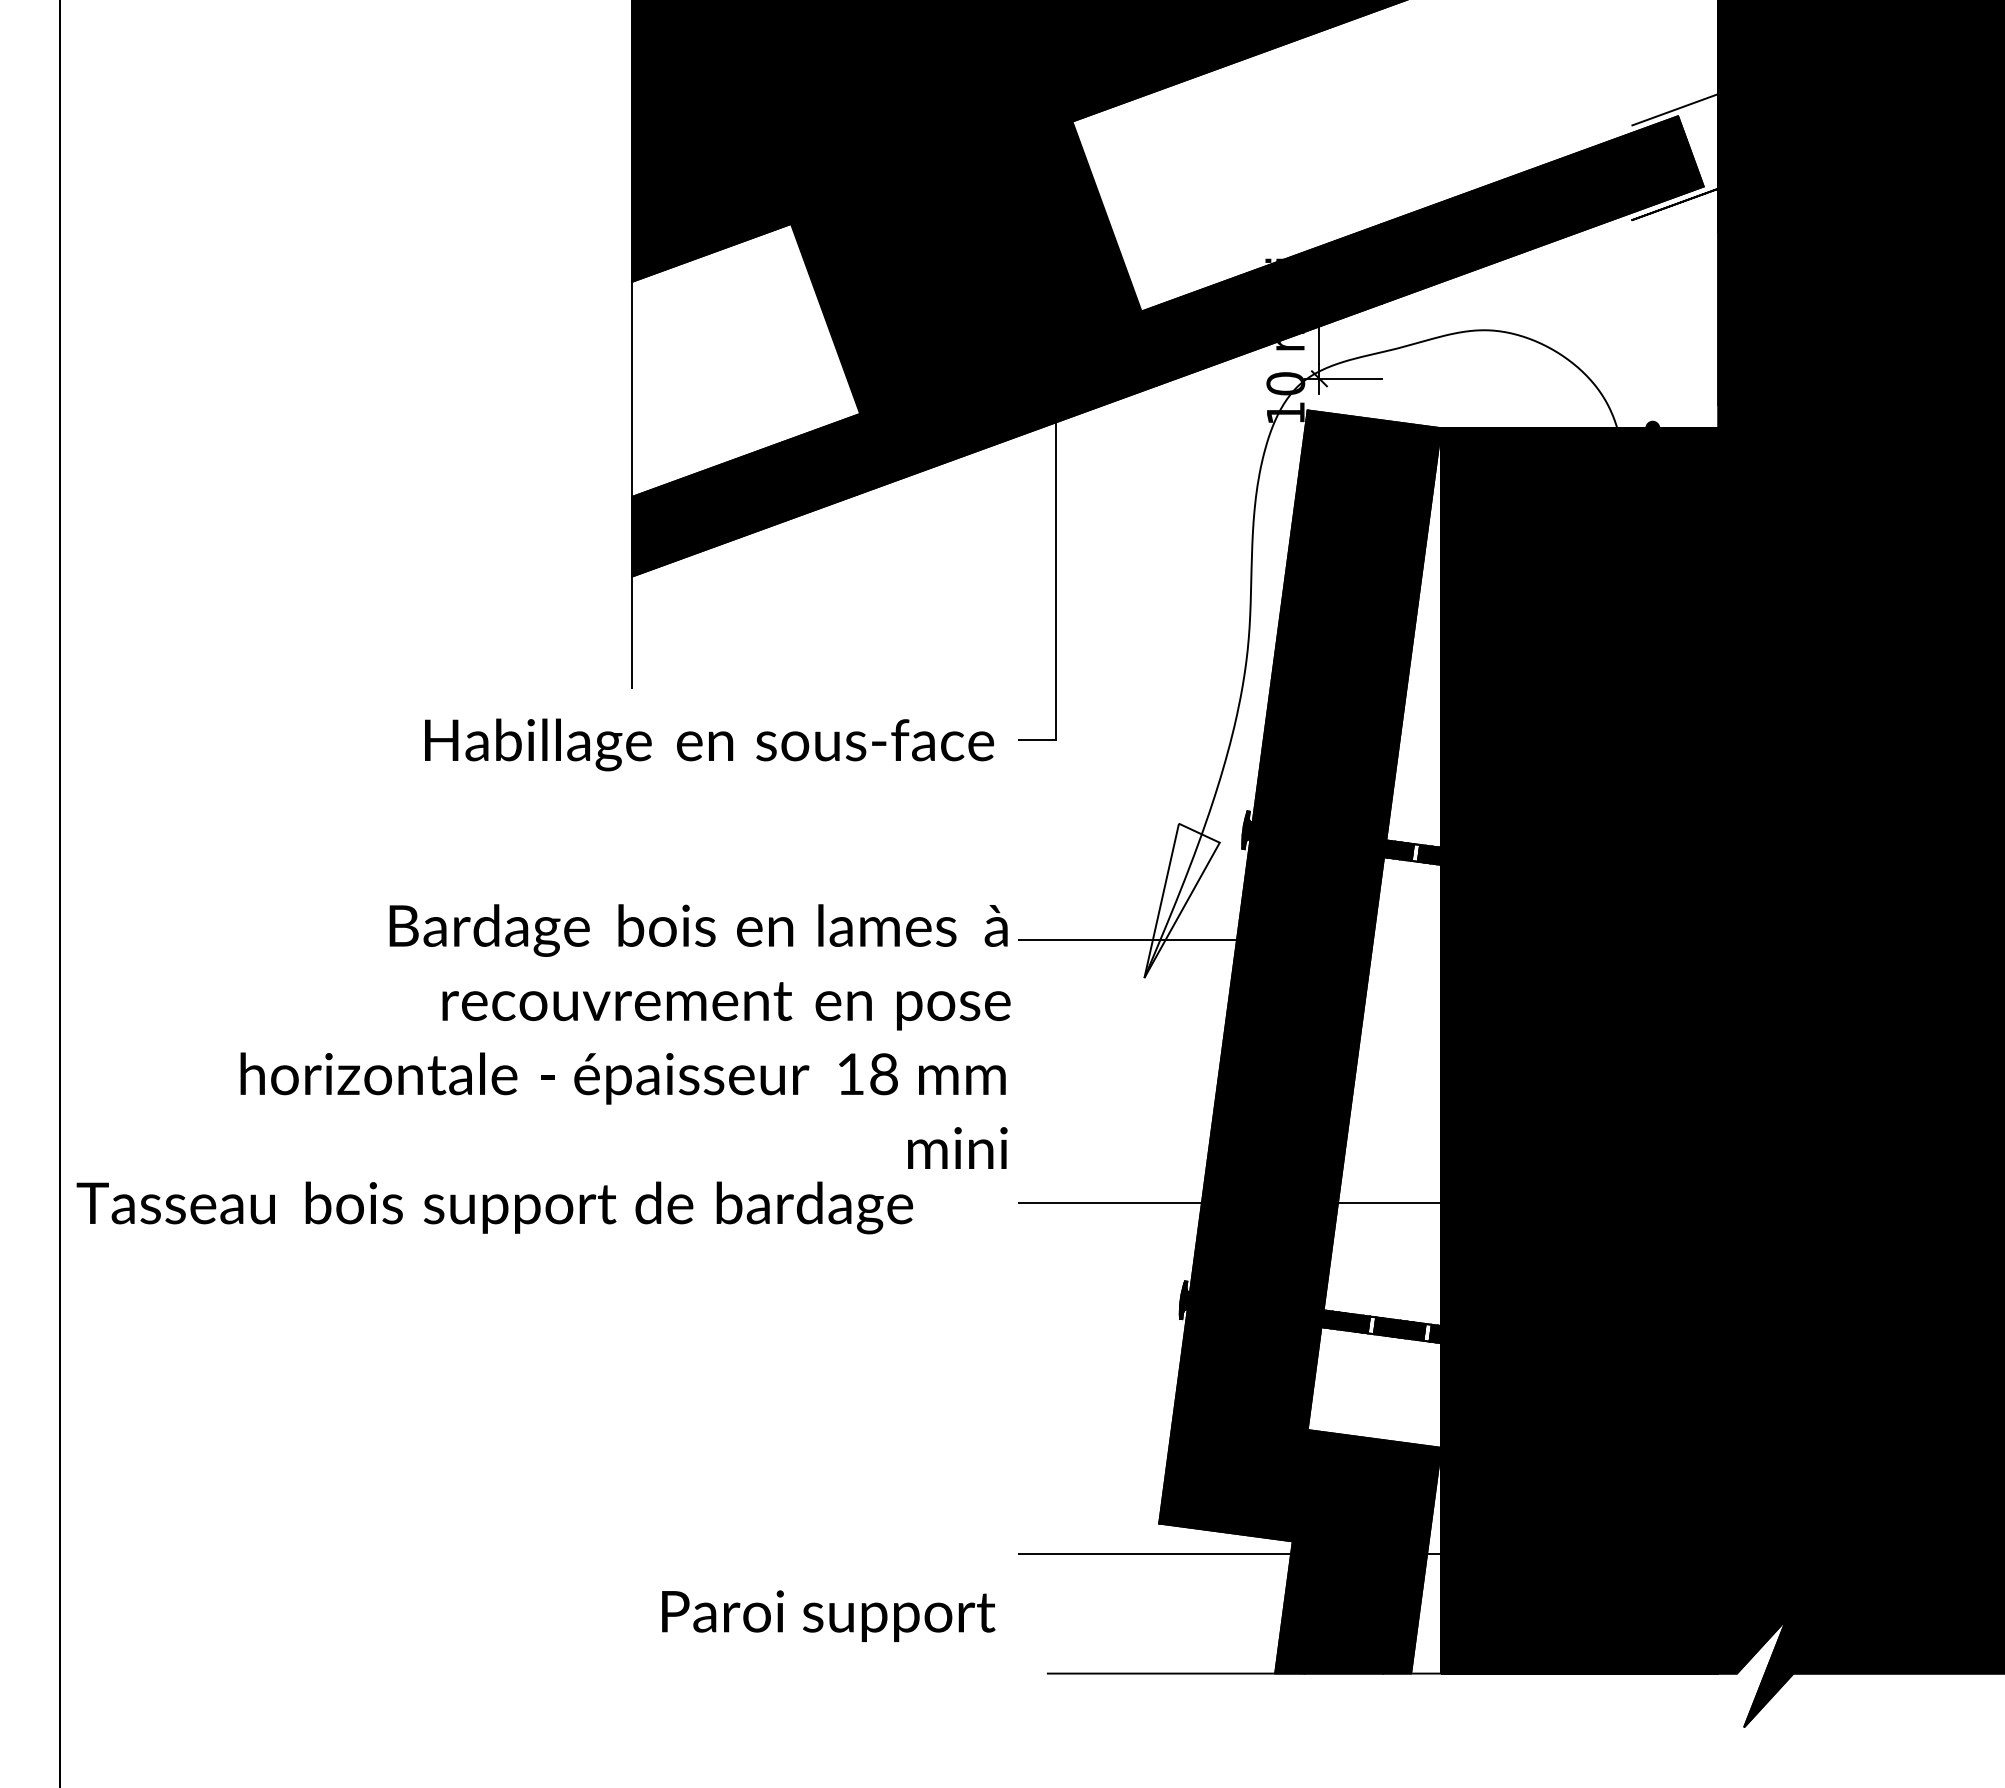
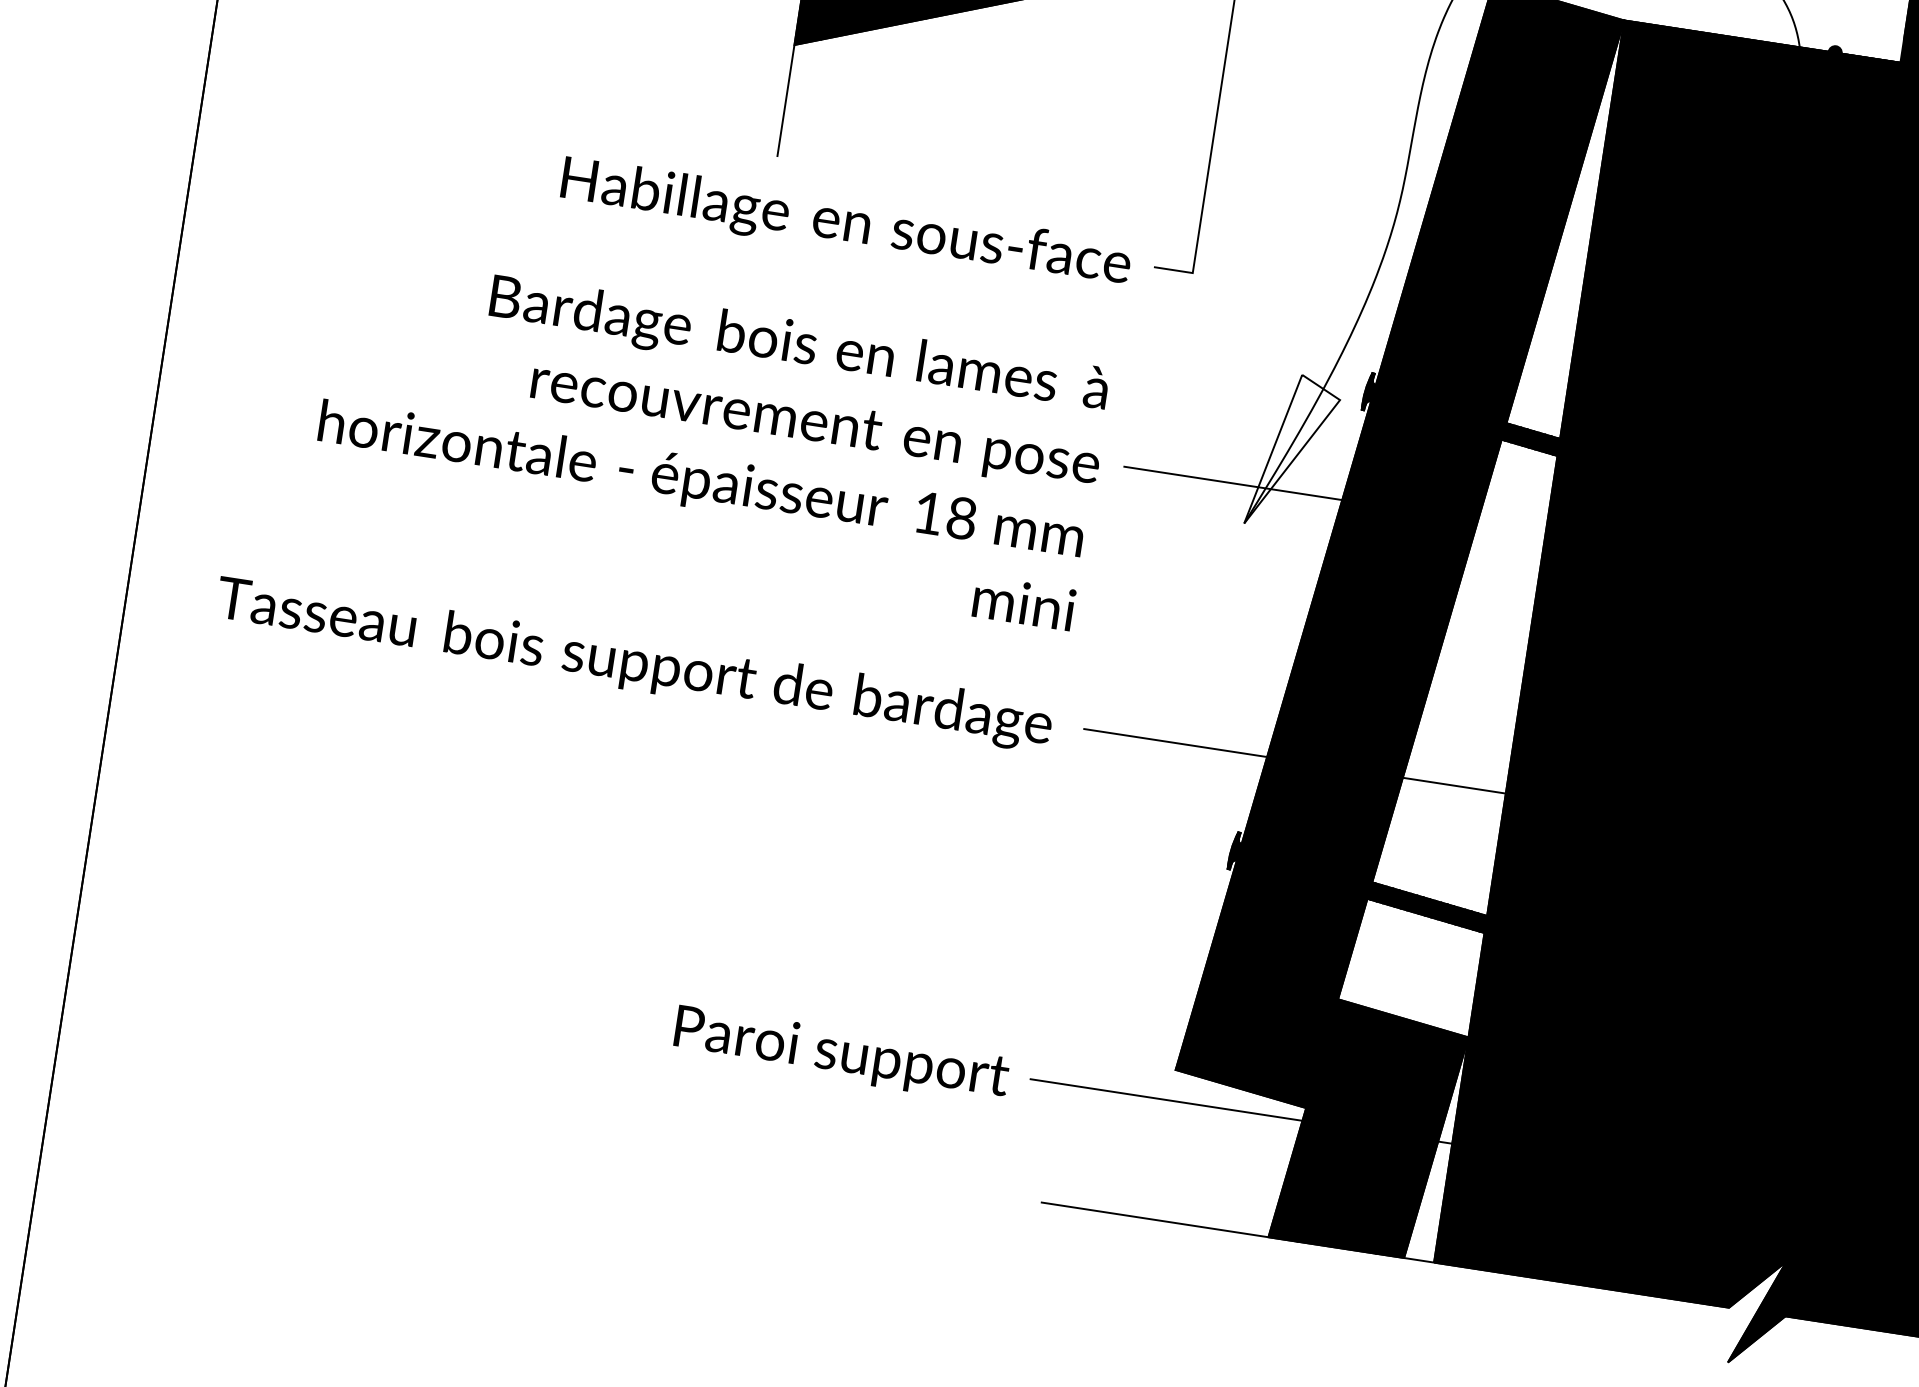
fill: (1415, 852) -> (1533, 439), added
text: (625, 1036) -> (709, 441), moved
text: (494, 1207) -> (633, 664), moved
fill: (1371, 1325) -> (1417, 904), added
fill: (1427, 1332) -> (1472, 920), added
text: (828, 1615) -> (841, 1054), moved

